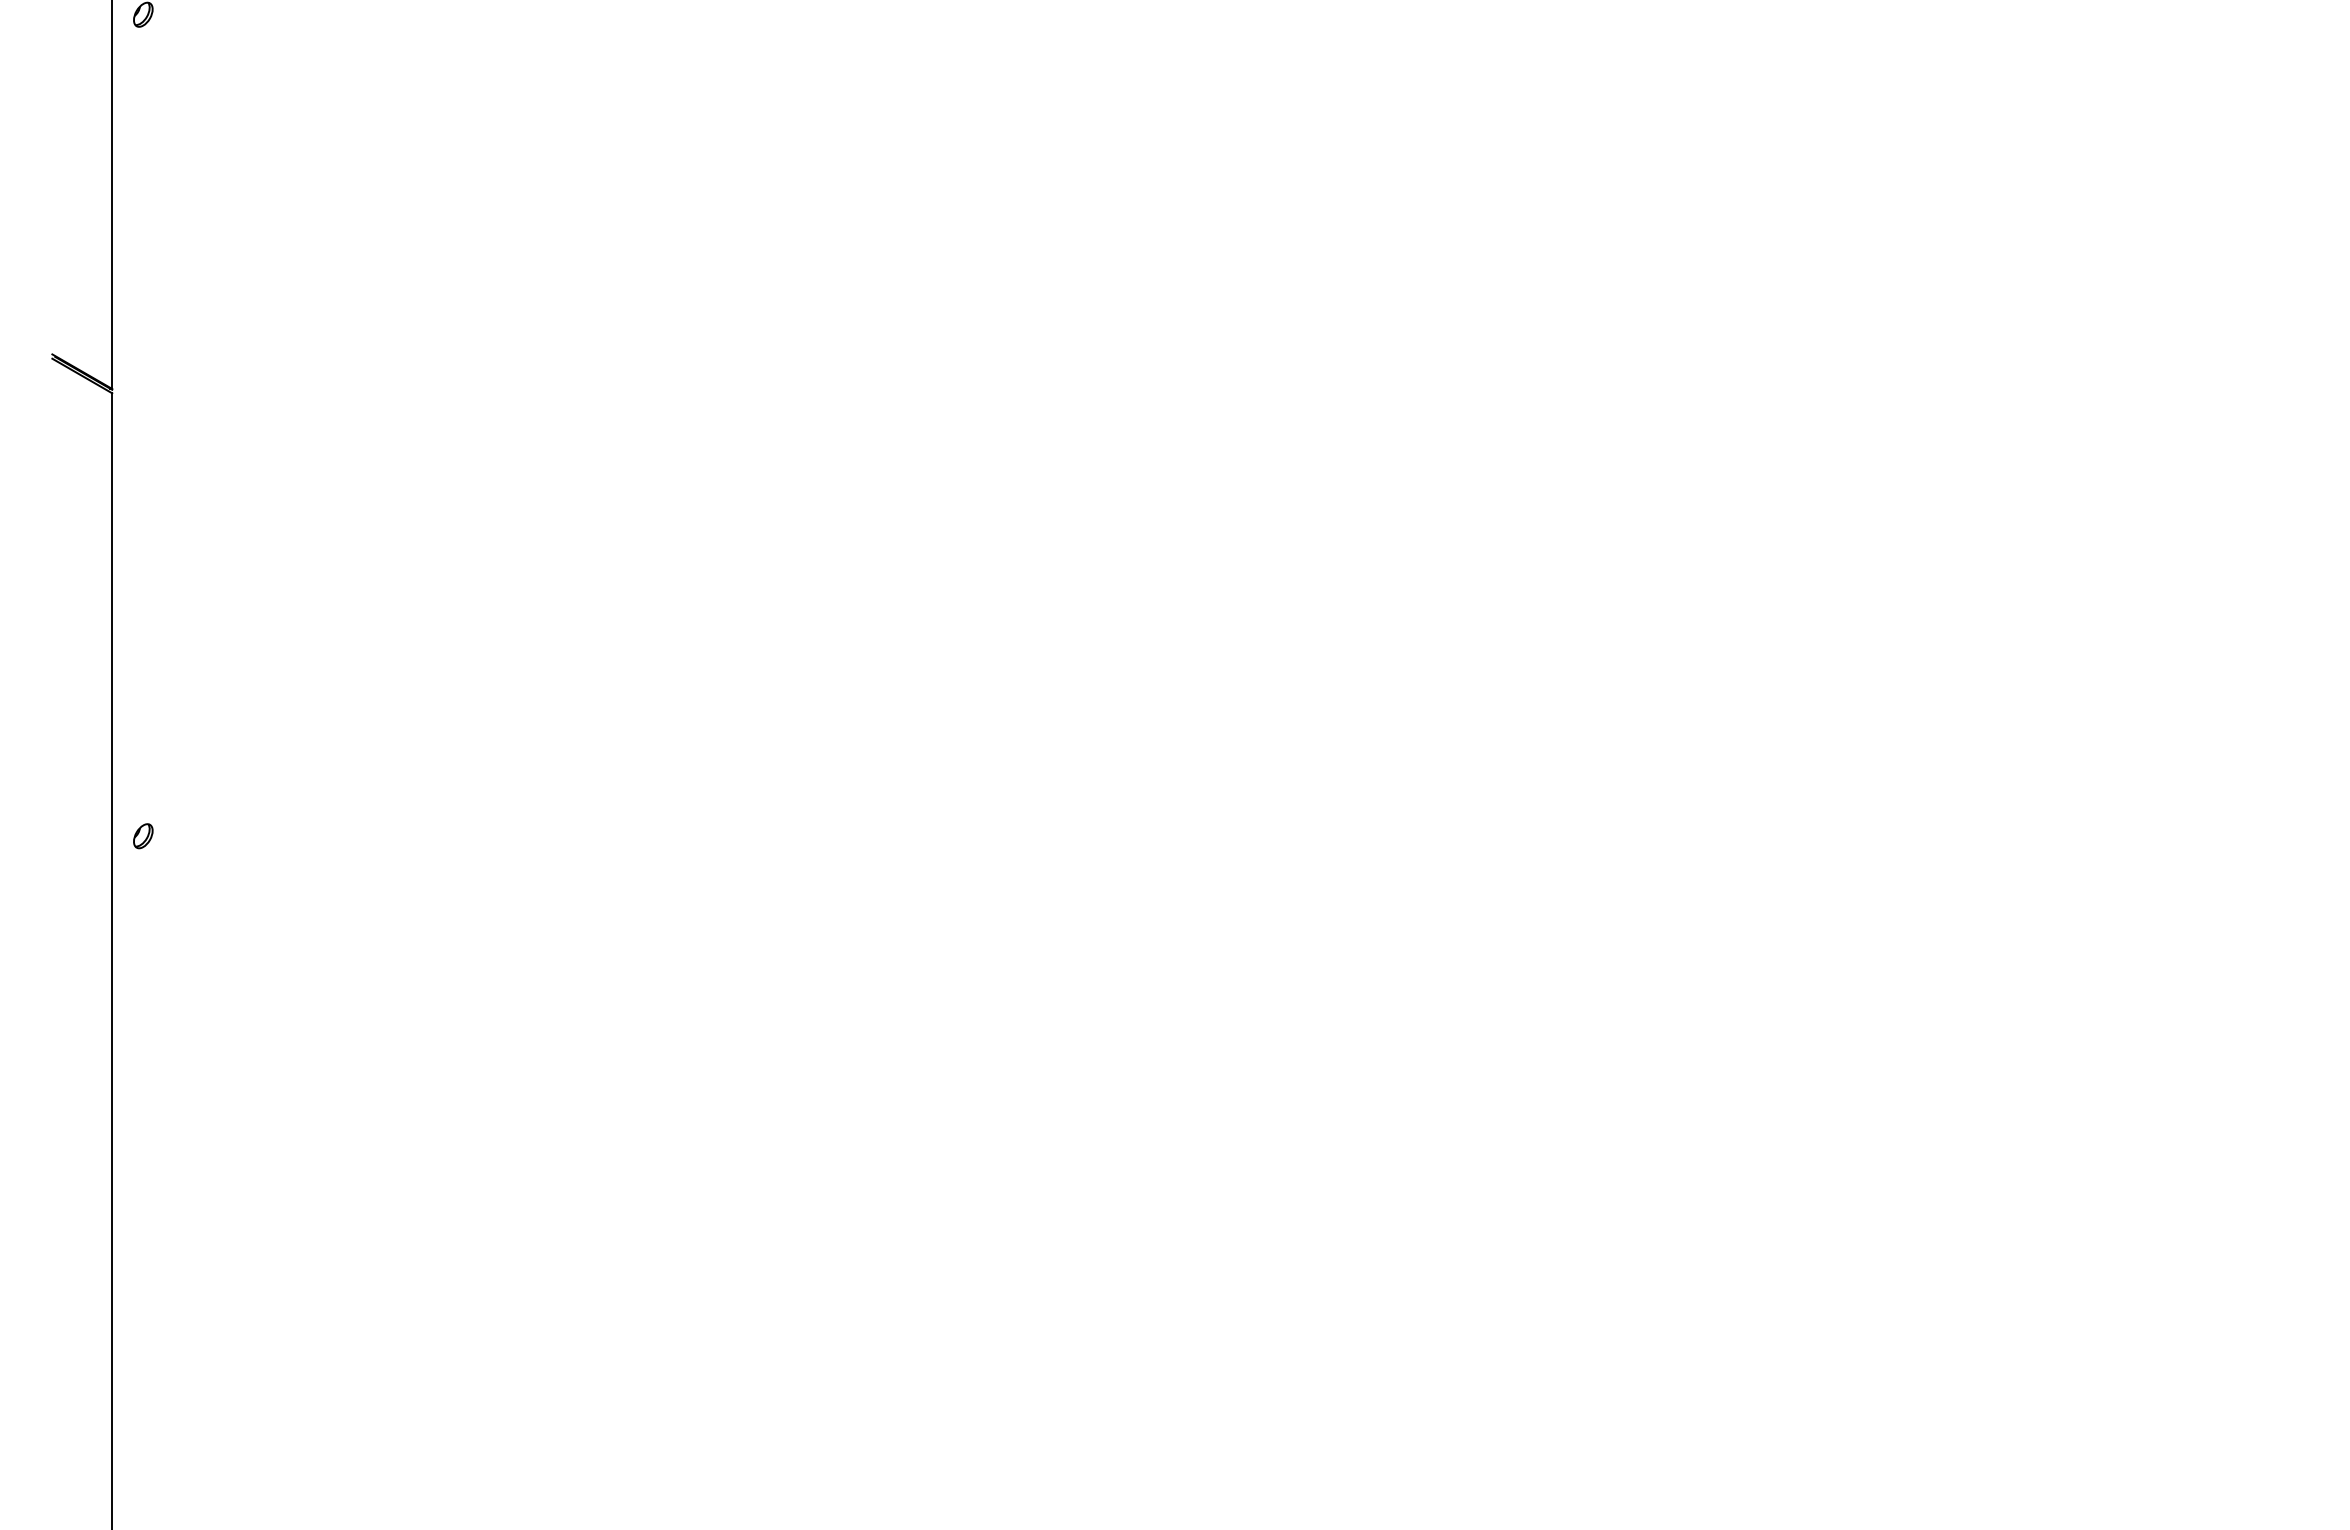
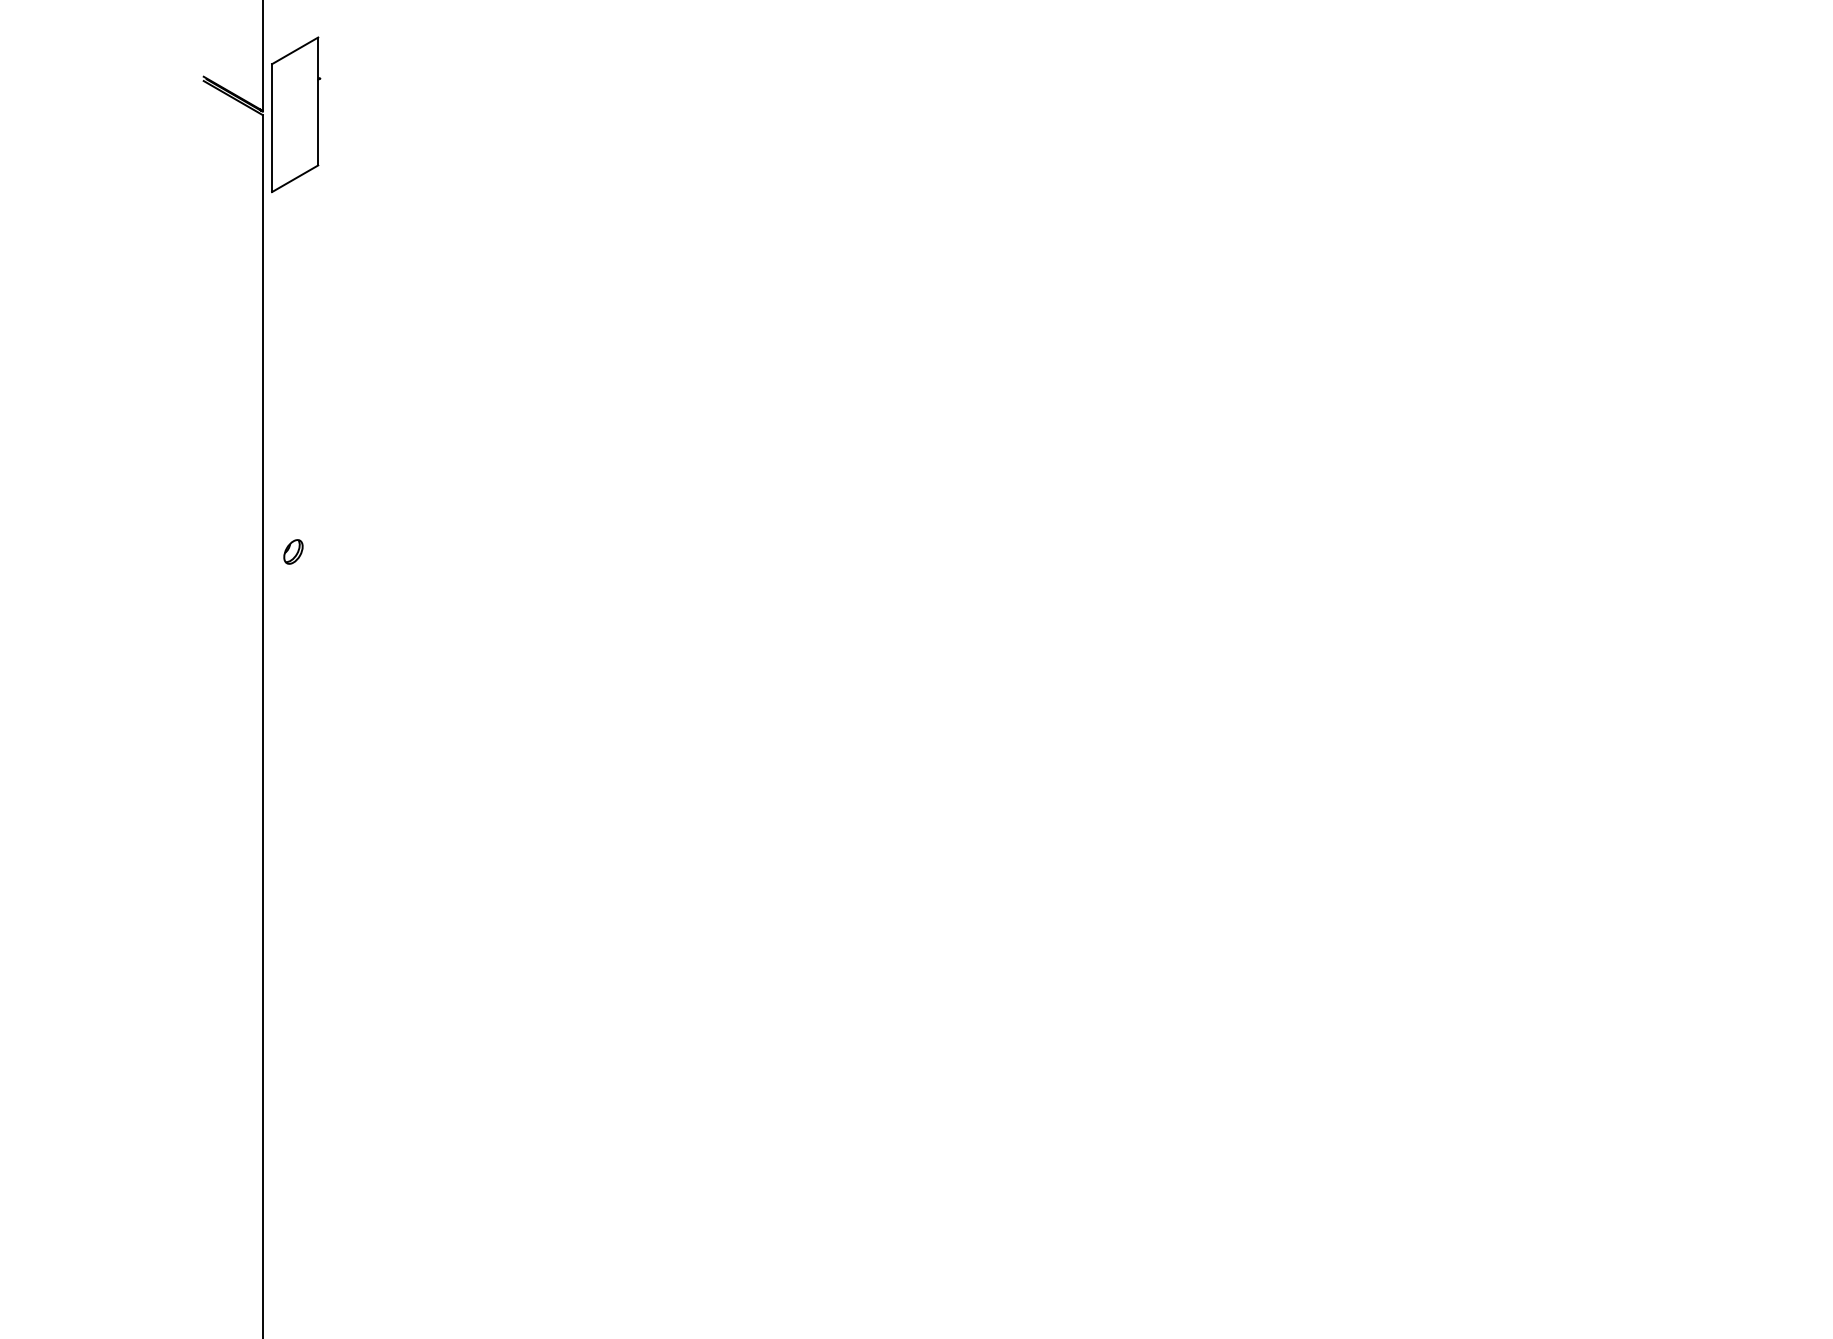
part: (145, 392) -> (295, 114), added

